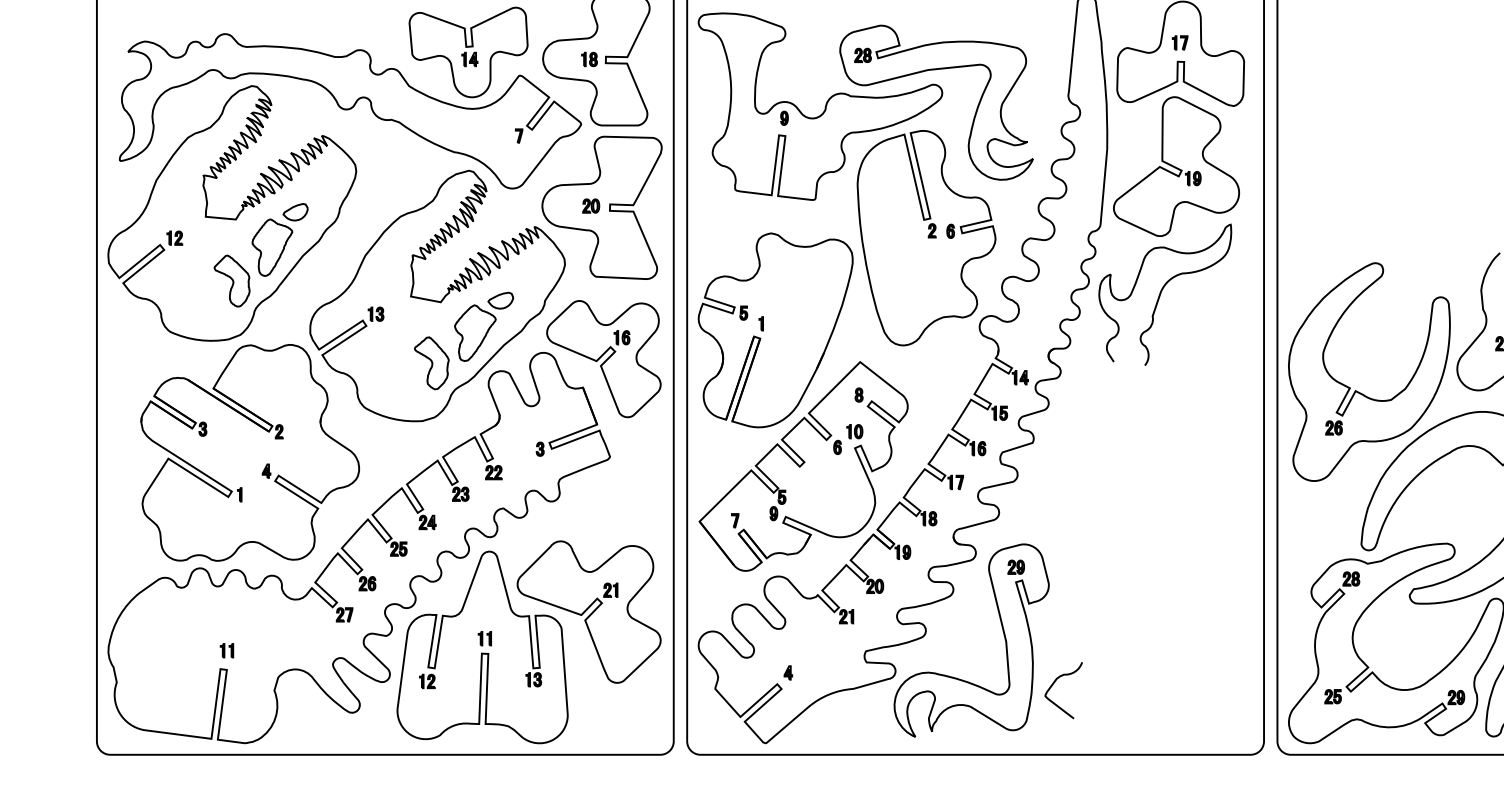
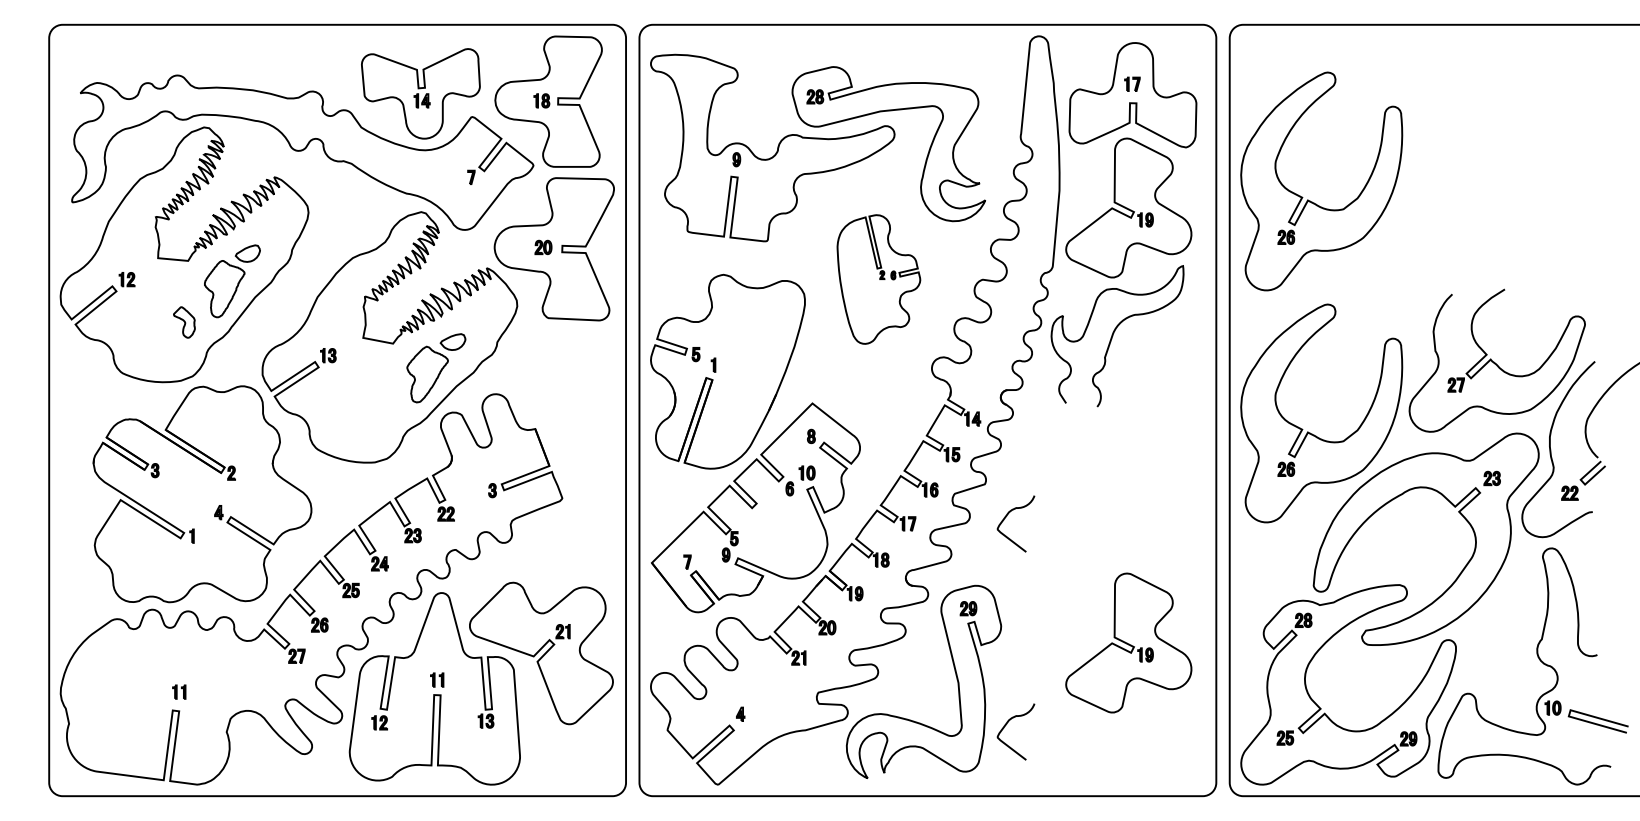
part: (1360, 160) -> (1312, 201), added
part: (926, 238) -> (878, 279), size x0.6
part: (232, 281) -> (184, 322), size x0.6
part: (603, 359) -> (555, 400), removed
part: (431, 363) -> (383, 404), removed
curve: (1055, 475) -> (1007, 516), added
part: (1176, 601) -> (1128, 642), added

